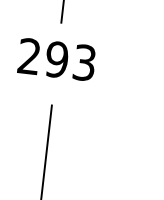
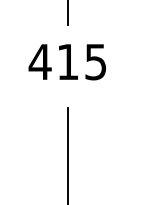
text: (56, 59) -> (67, 61), 293 -> 415

